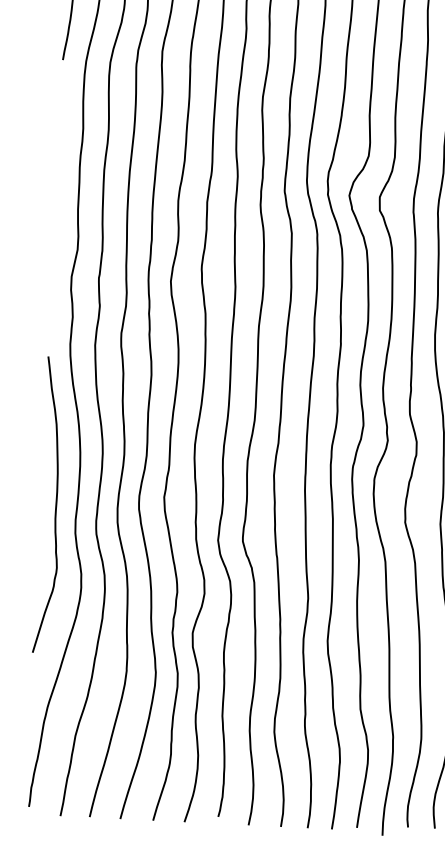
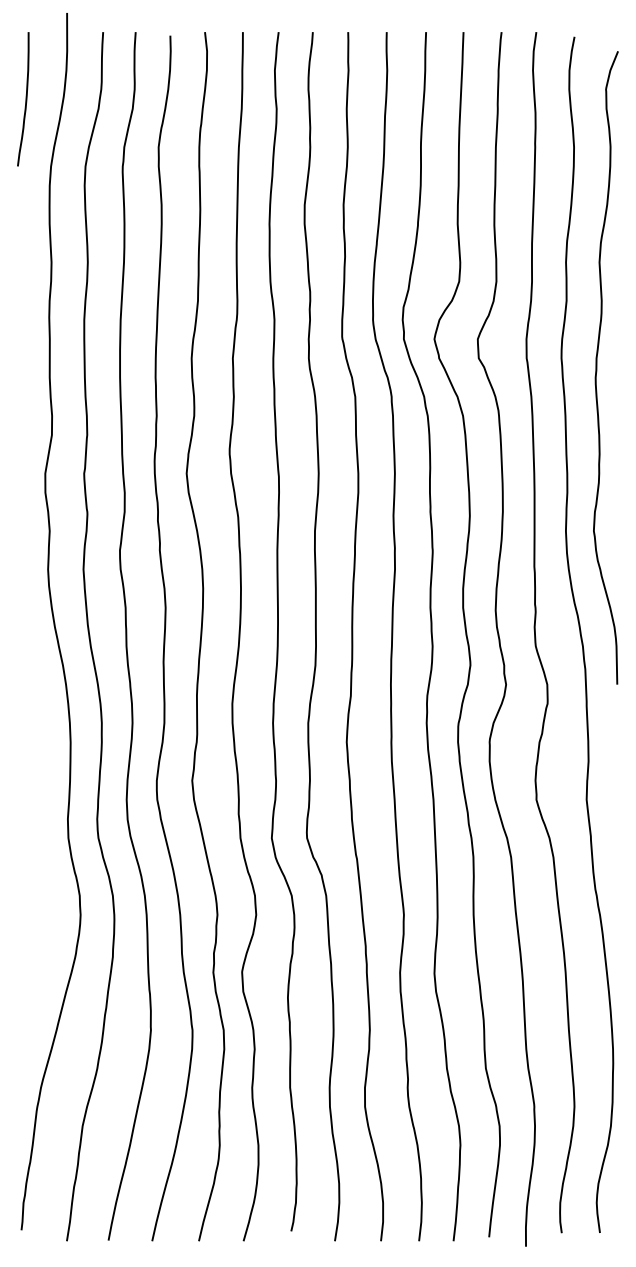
curve: (55, 505) -> (38, 799), removed

